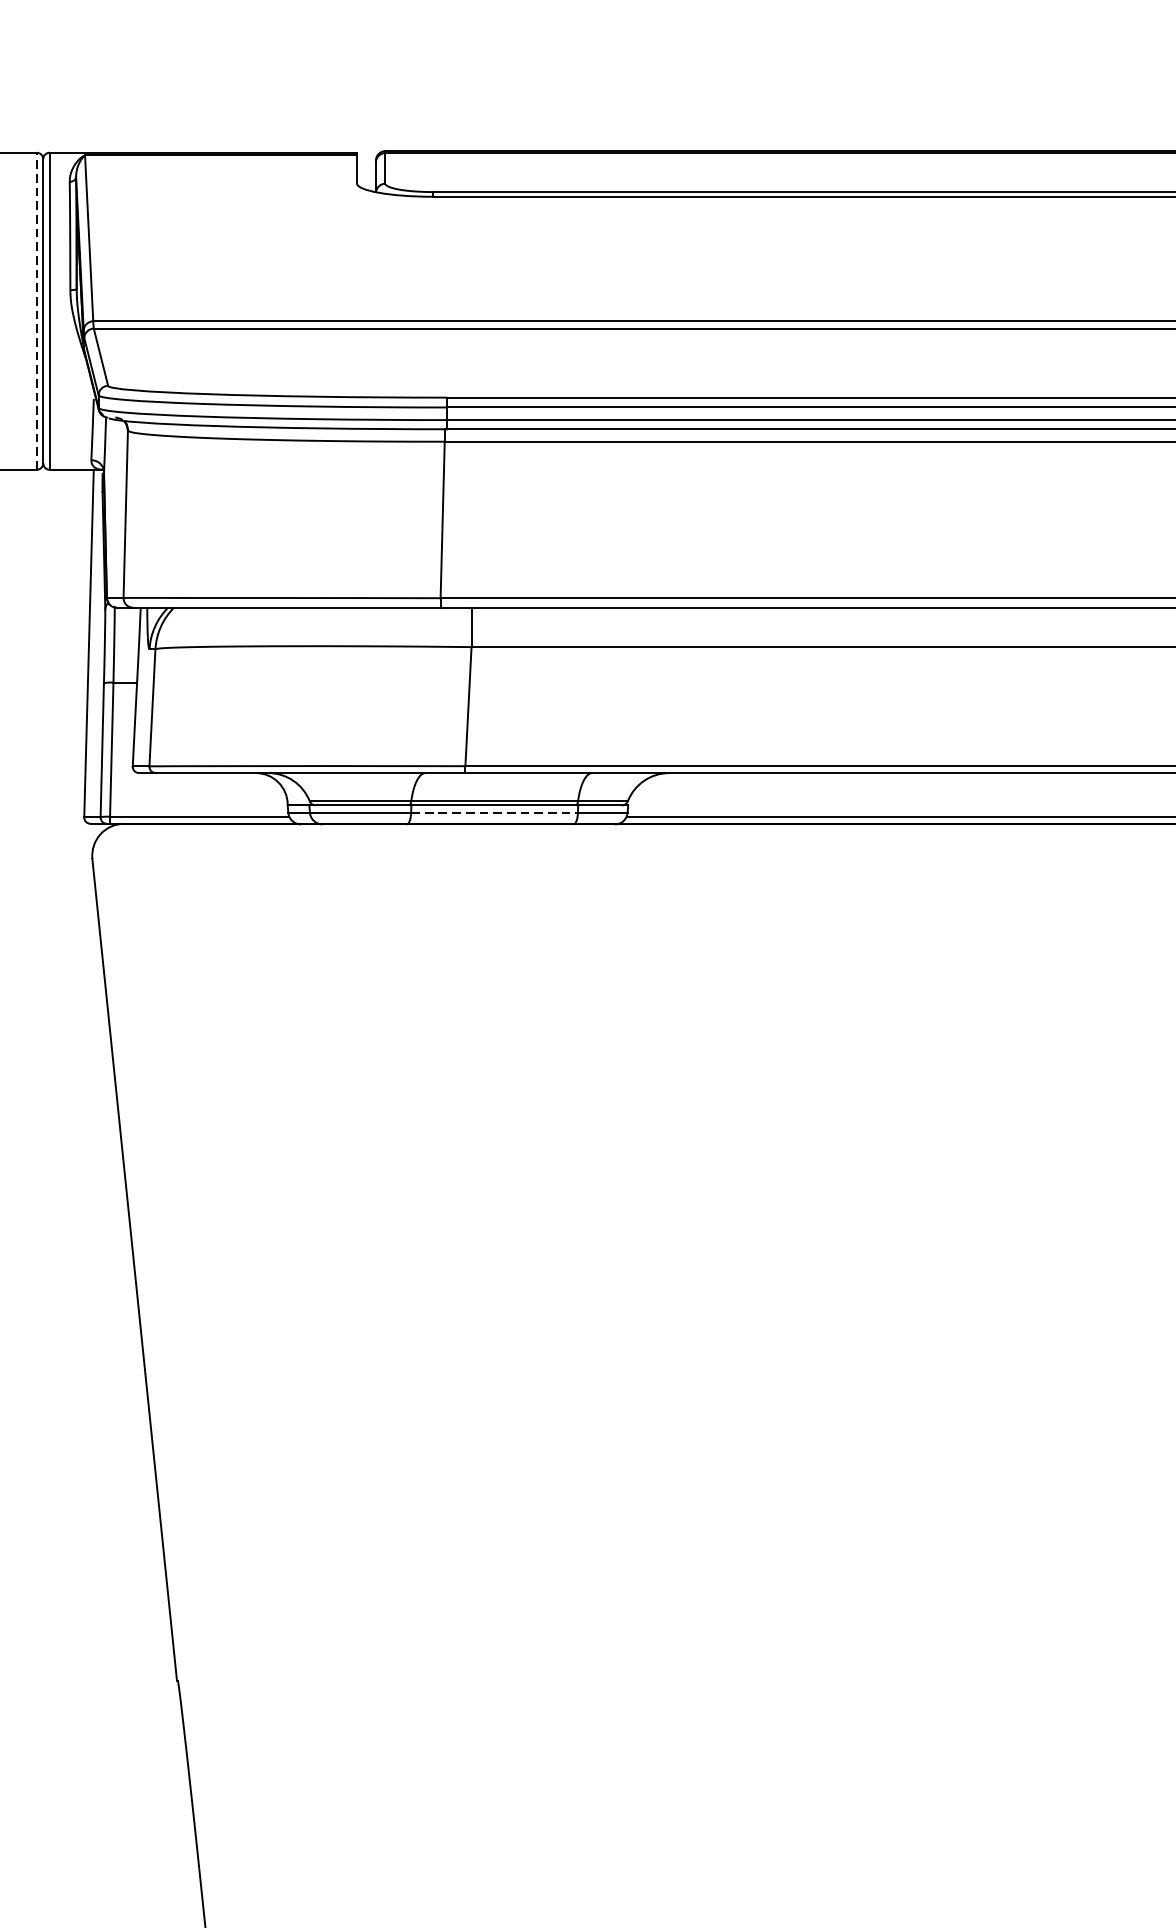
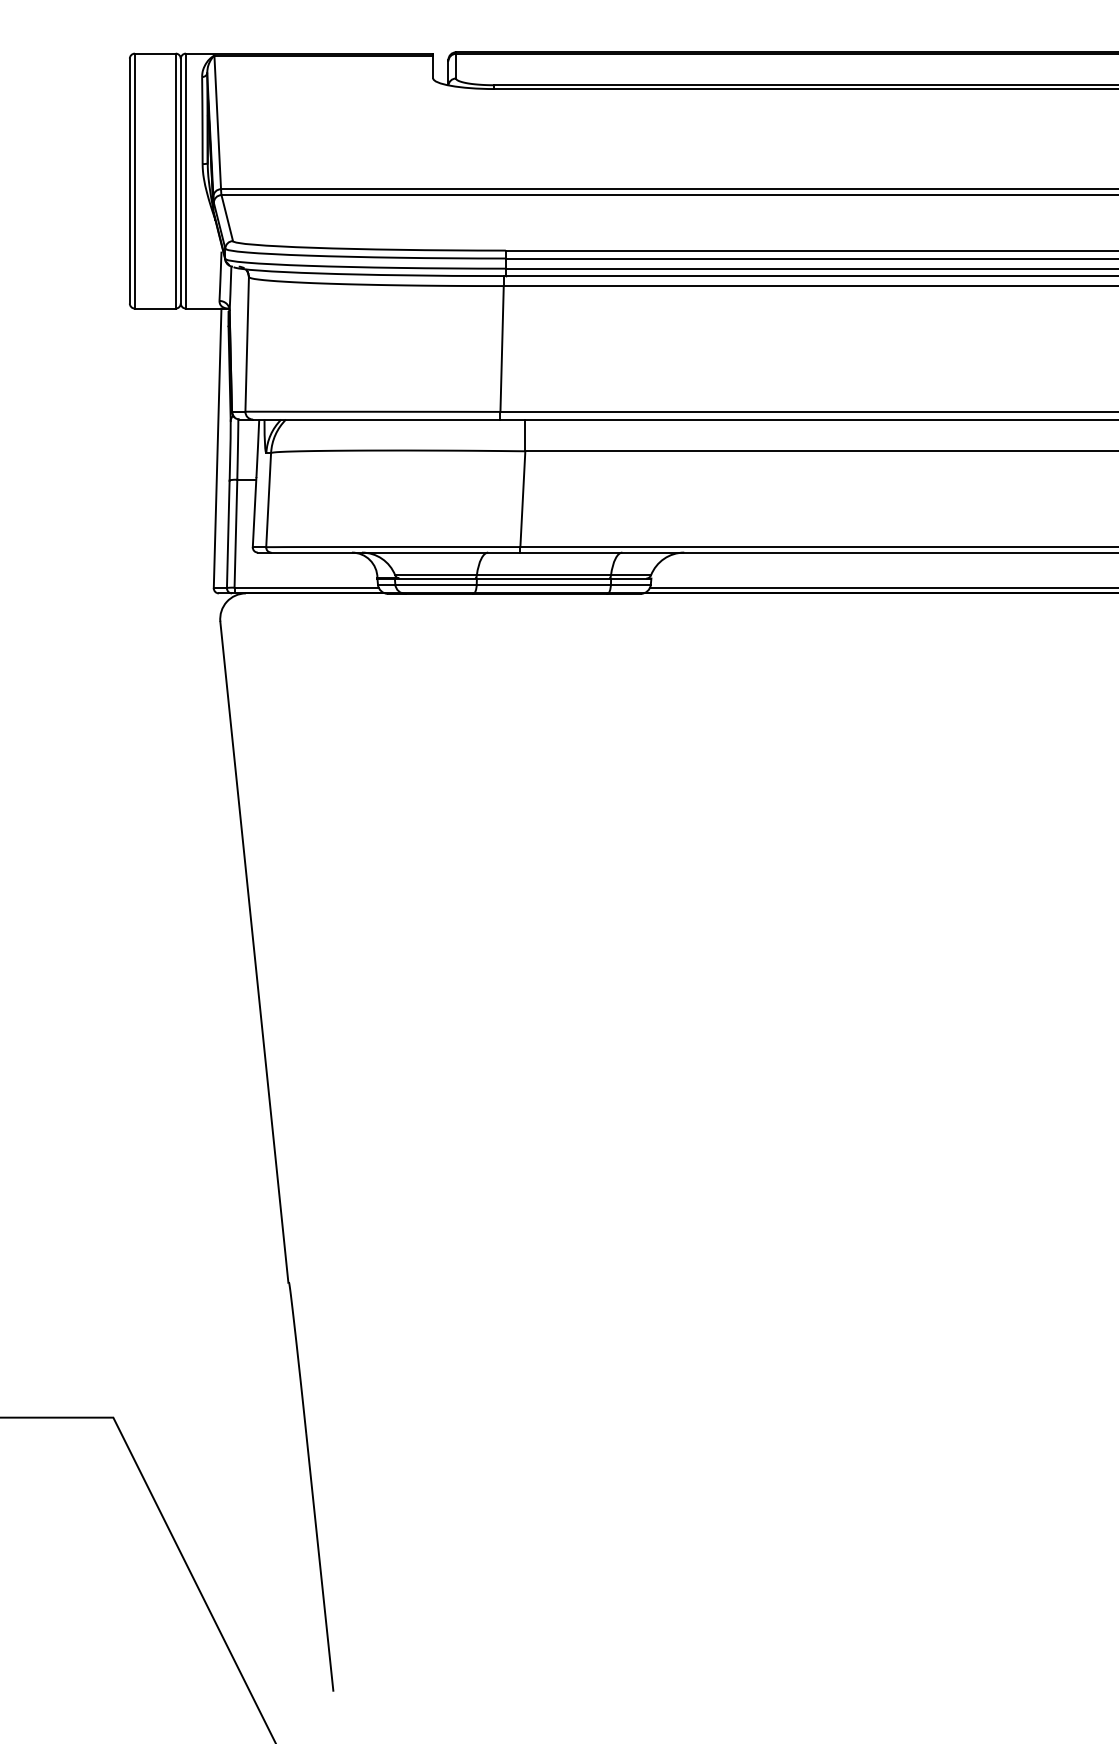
line: (36, 310) -> (175, 180), dashed -> solid
line: (495, 812) -> (544, 584), dashed -> solid

